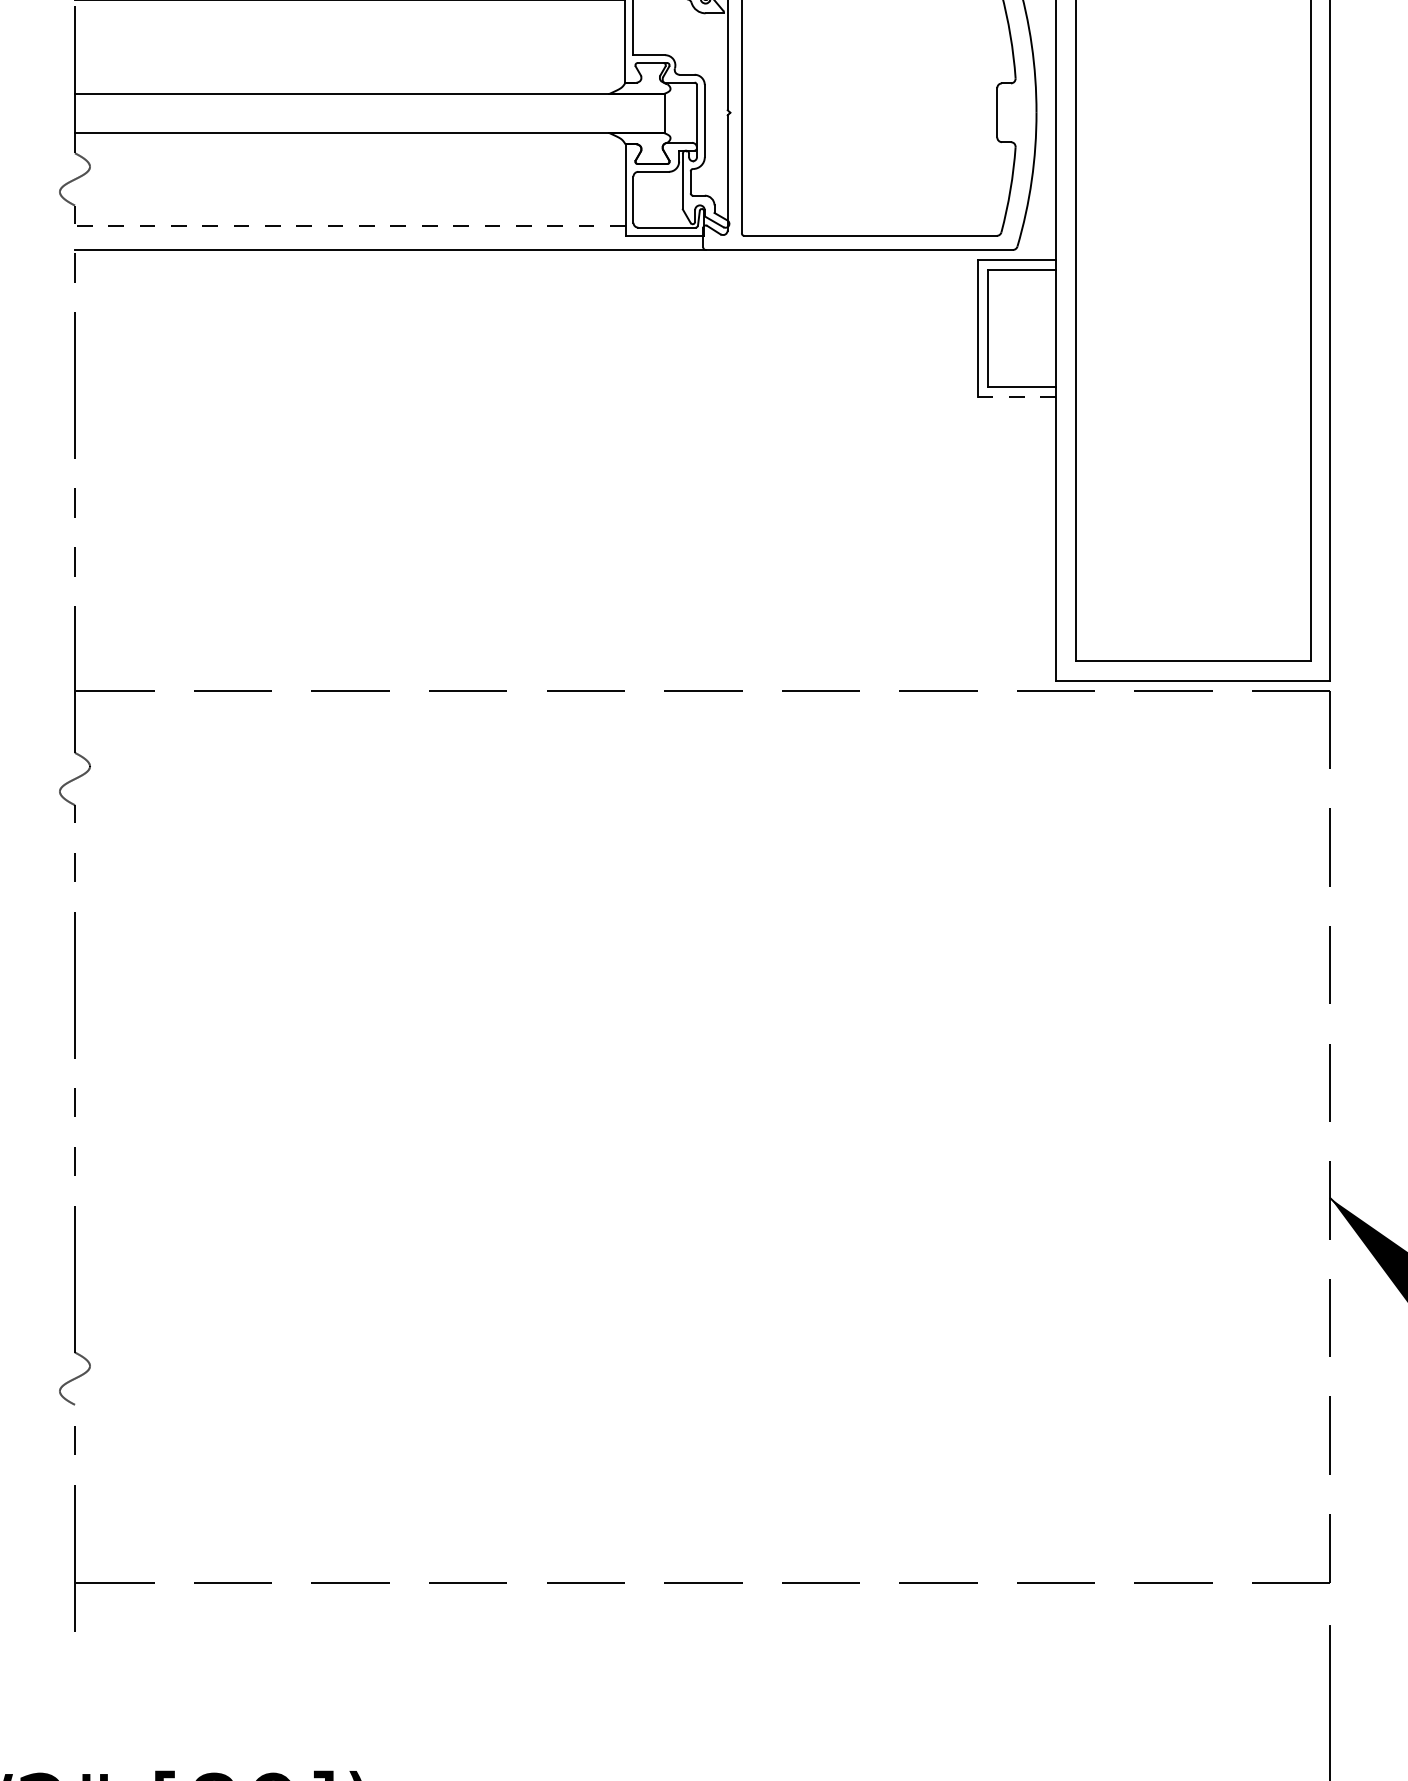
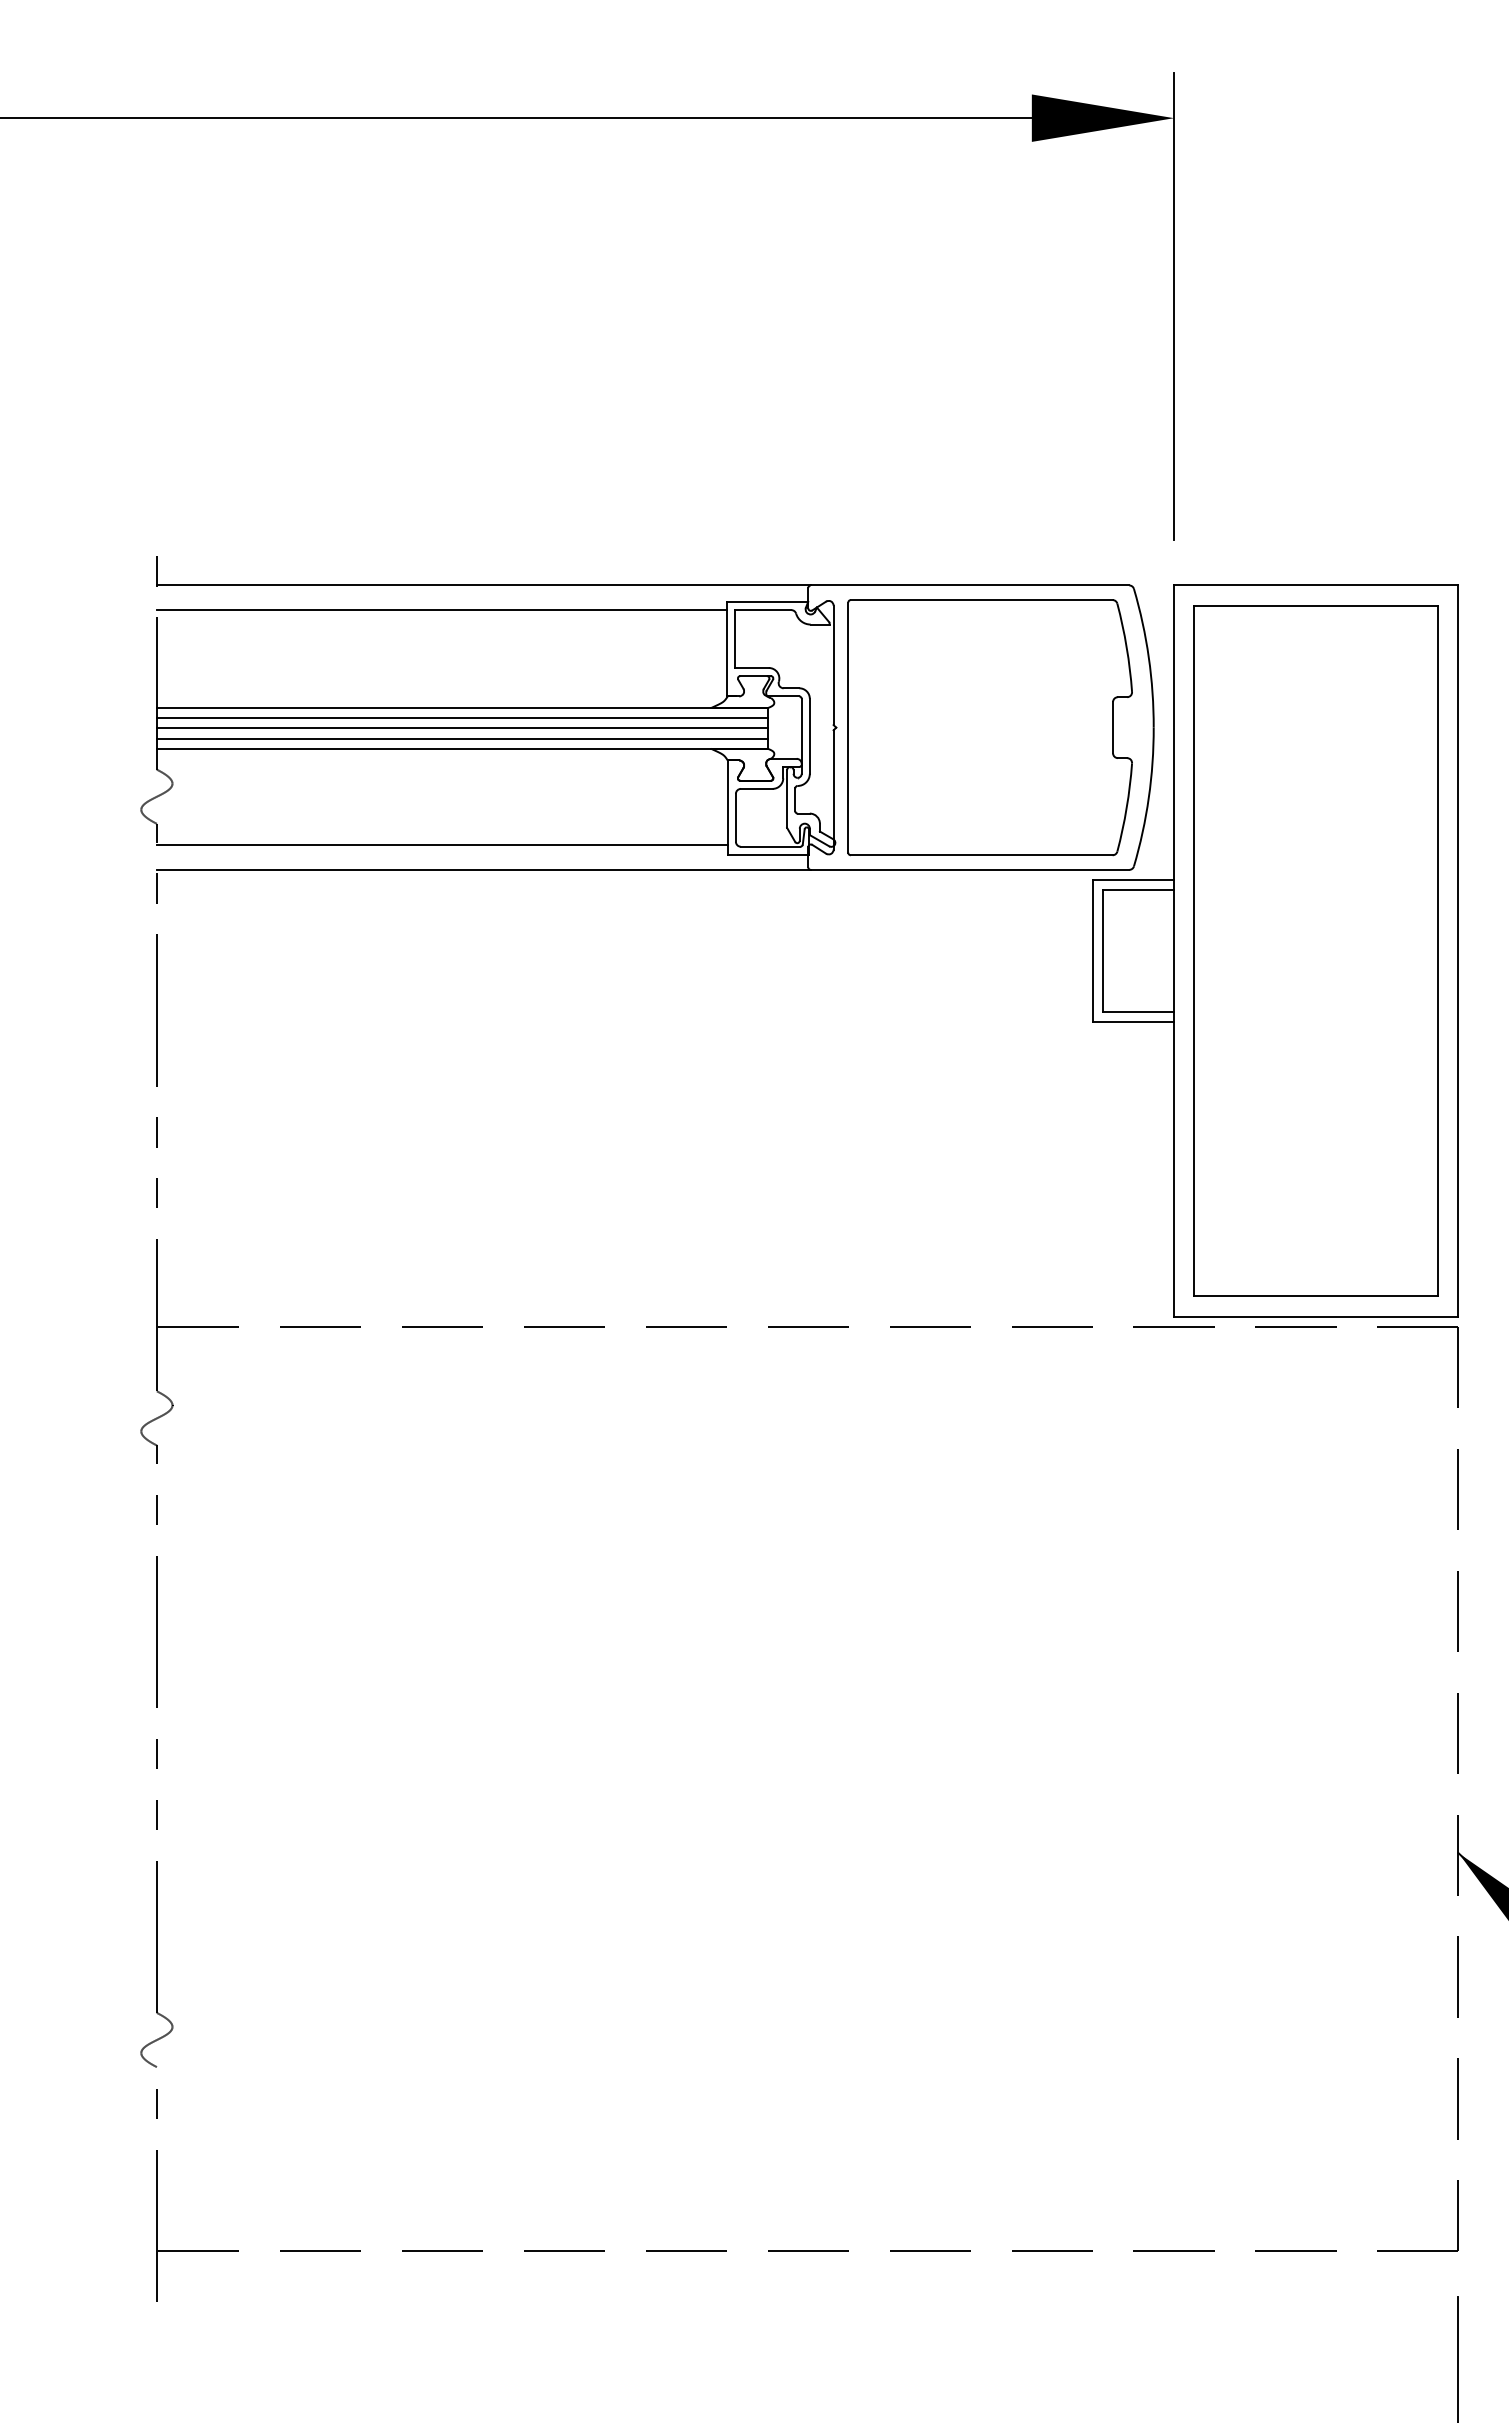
line: (369, 103) -> (462, 718), added
line: (369, 113) -> (462, 728), added
line: (369, 123) -> (462, 738), added
line: (349, 225) -> (441, 844), dashed -> solid
line: (1017, 397) -> (1133, 1022), dashed -> solid

